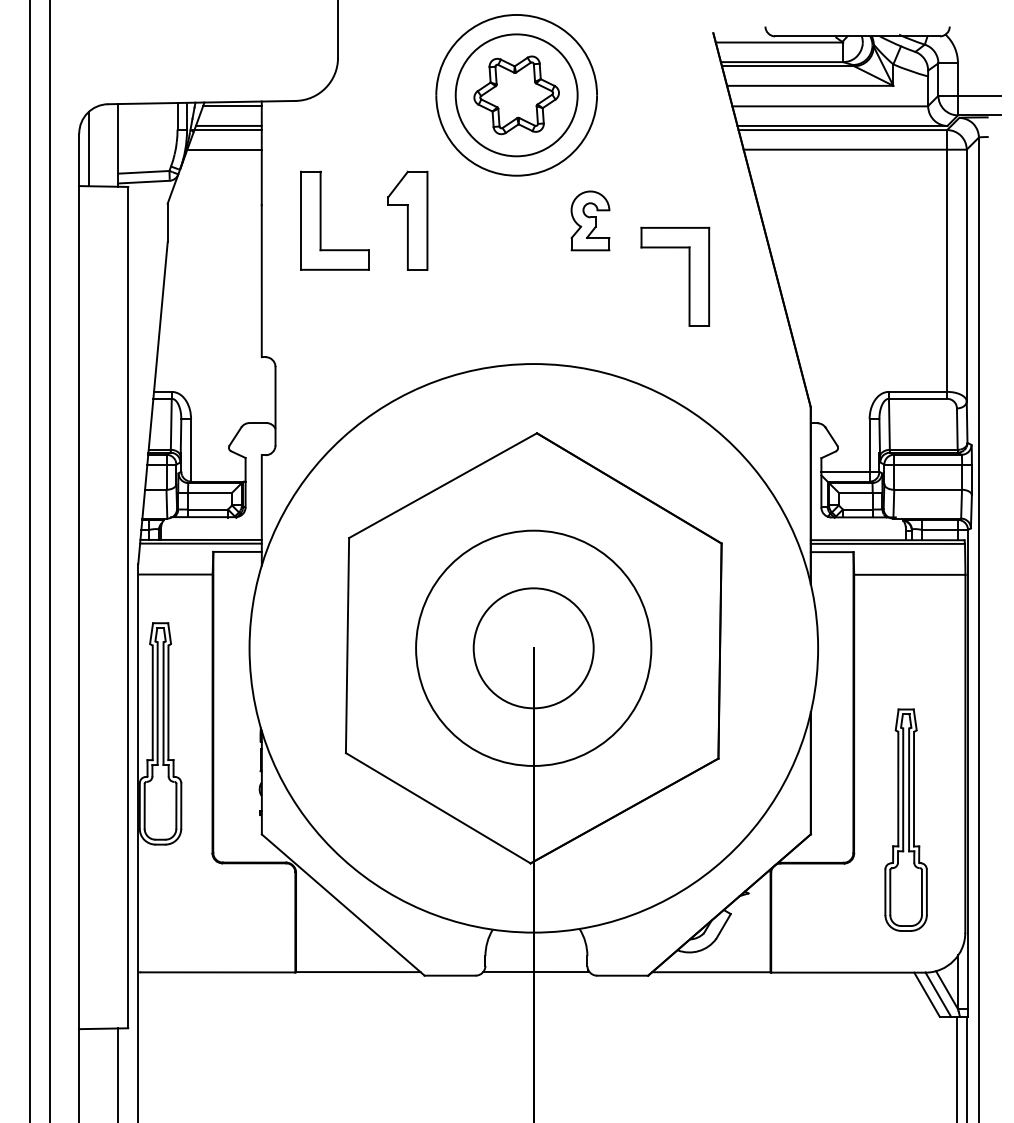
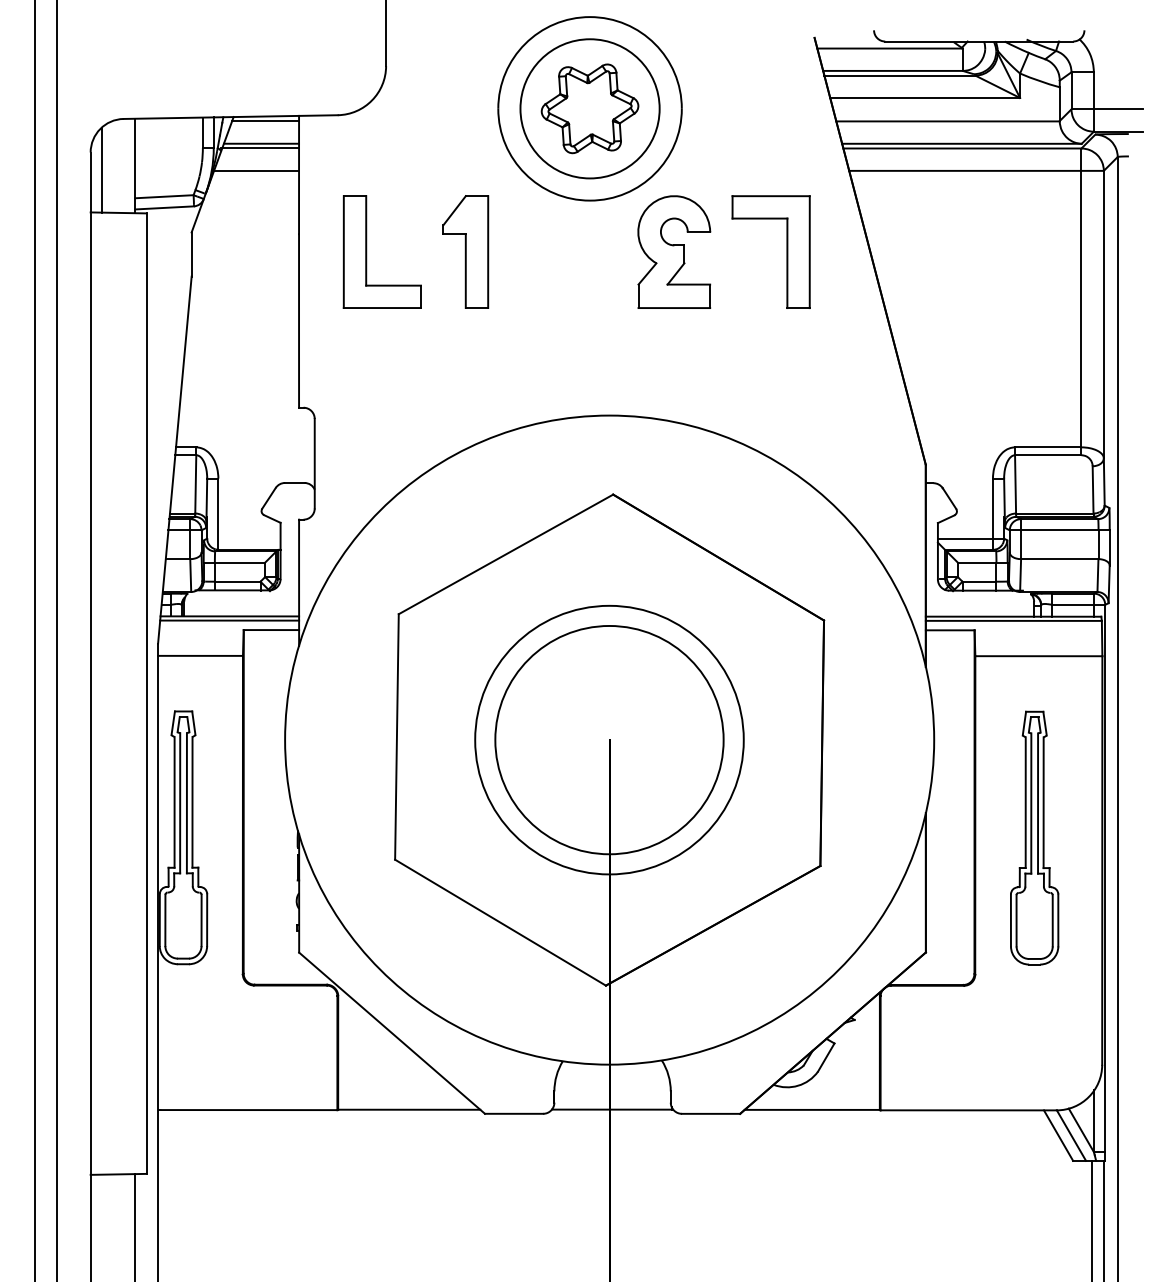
part: (590, 220) -> (674, 251), size x1.67
part: (688, 276) -> (786, 251), moved
circle: (533, 648) -> (609, 740), size x1.67
part: (905, 819) -> (1033, 837), moved

